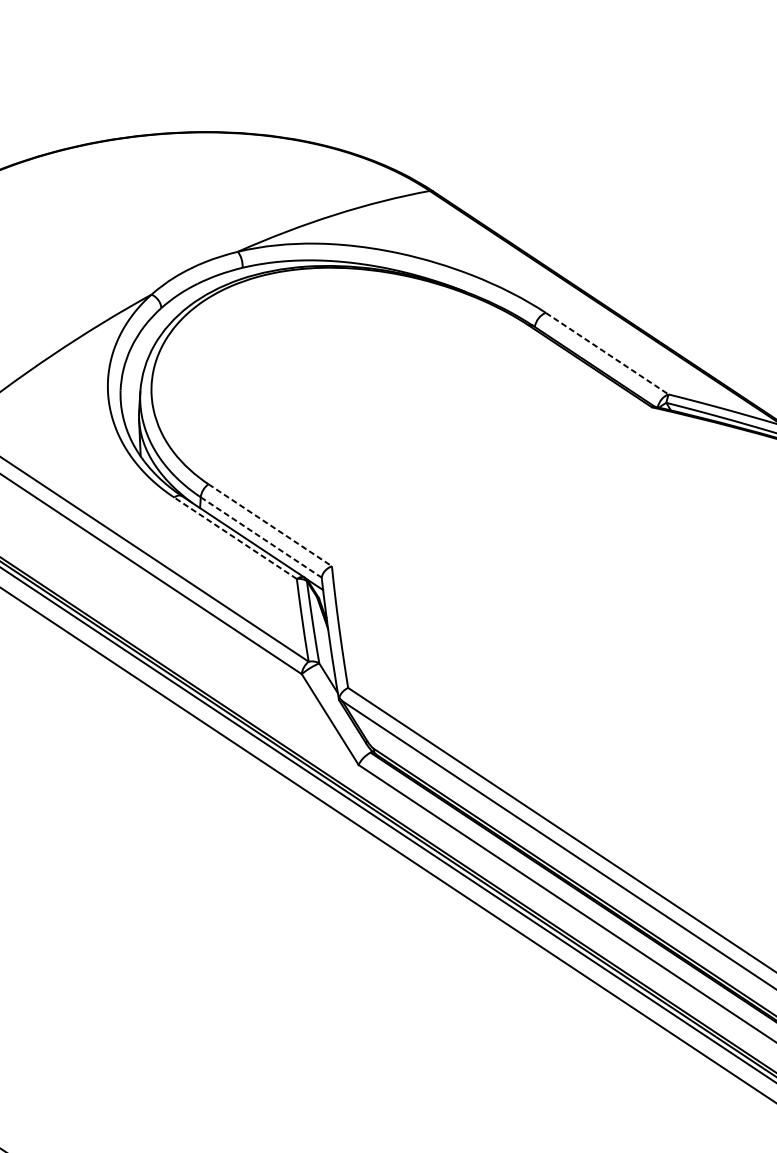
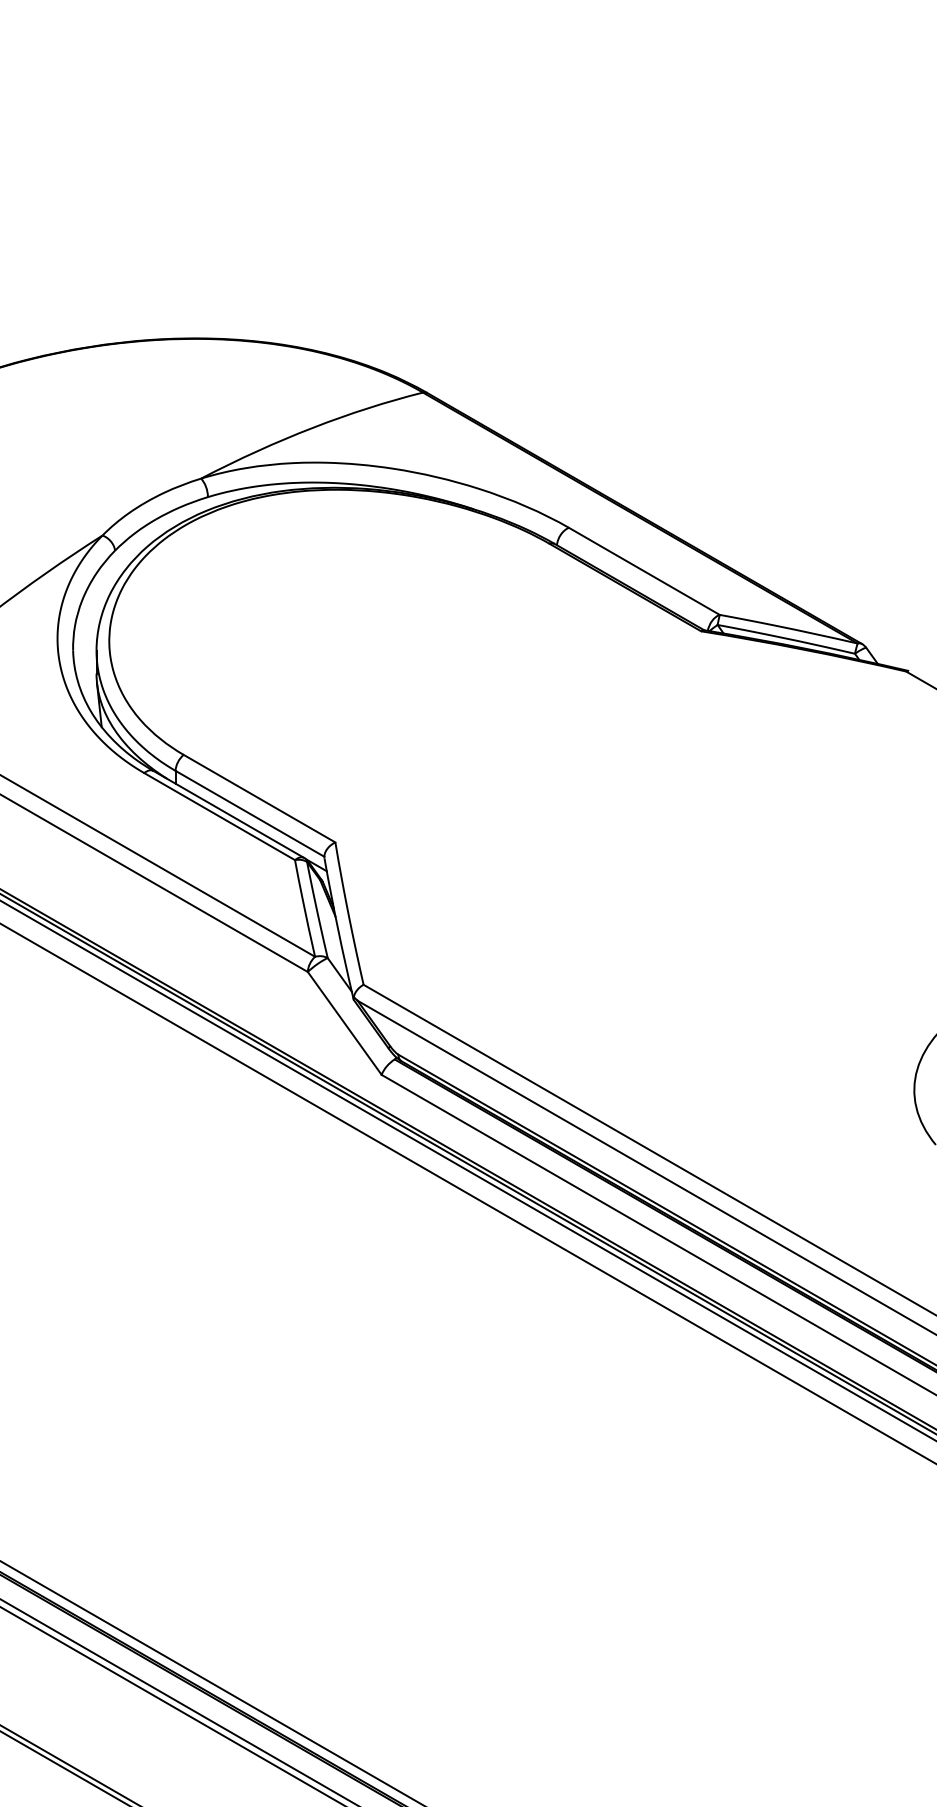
line: (607, 353) -> (644, 571), dashed -> solid
line: (270, 525) -> (259, 798), dashed -> solid
line: (261, 537) -> (250, 813), dashed -> solid
line: (235, 538) -> (219, 816), dashed -> solid

